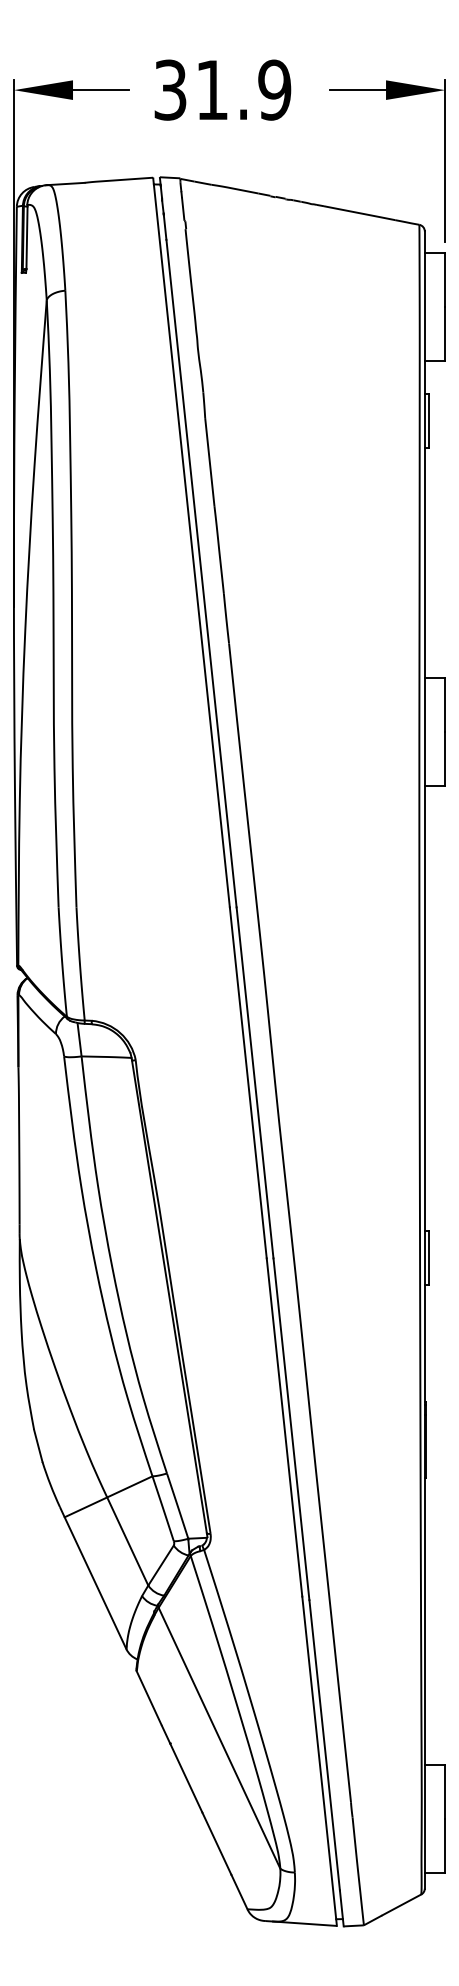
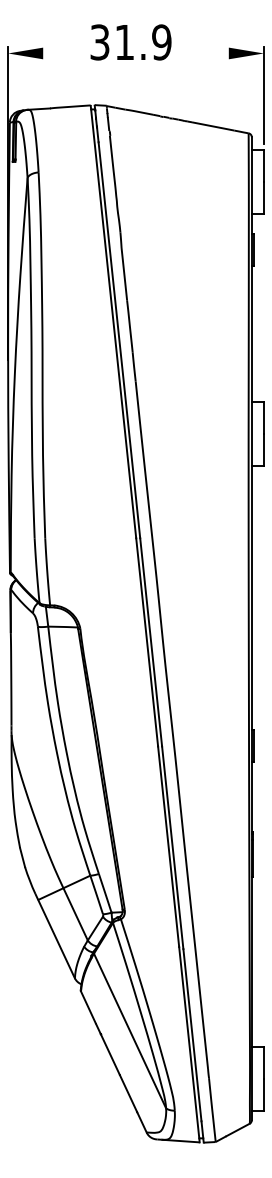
line: (100, 90) -> (59, 53), removed
text: (221, 90) -> (130, 42), moved
line: (356, 90) -> (211, 53), removed

